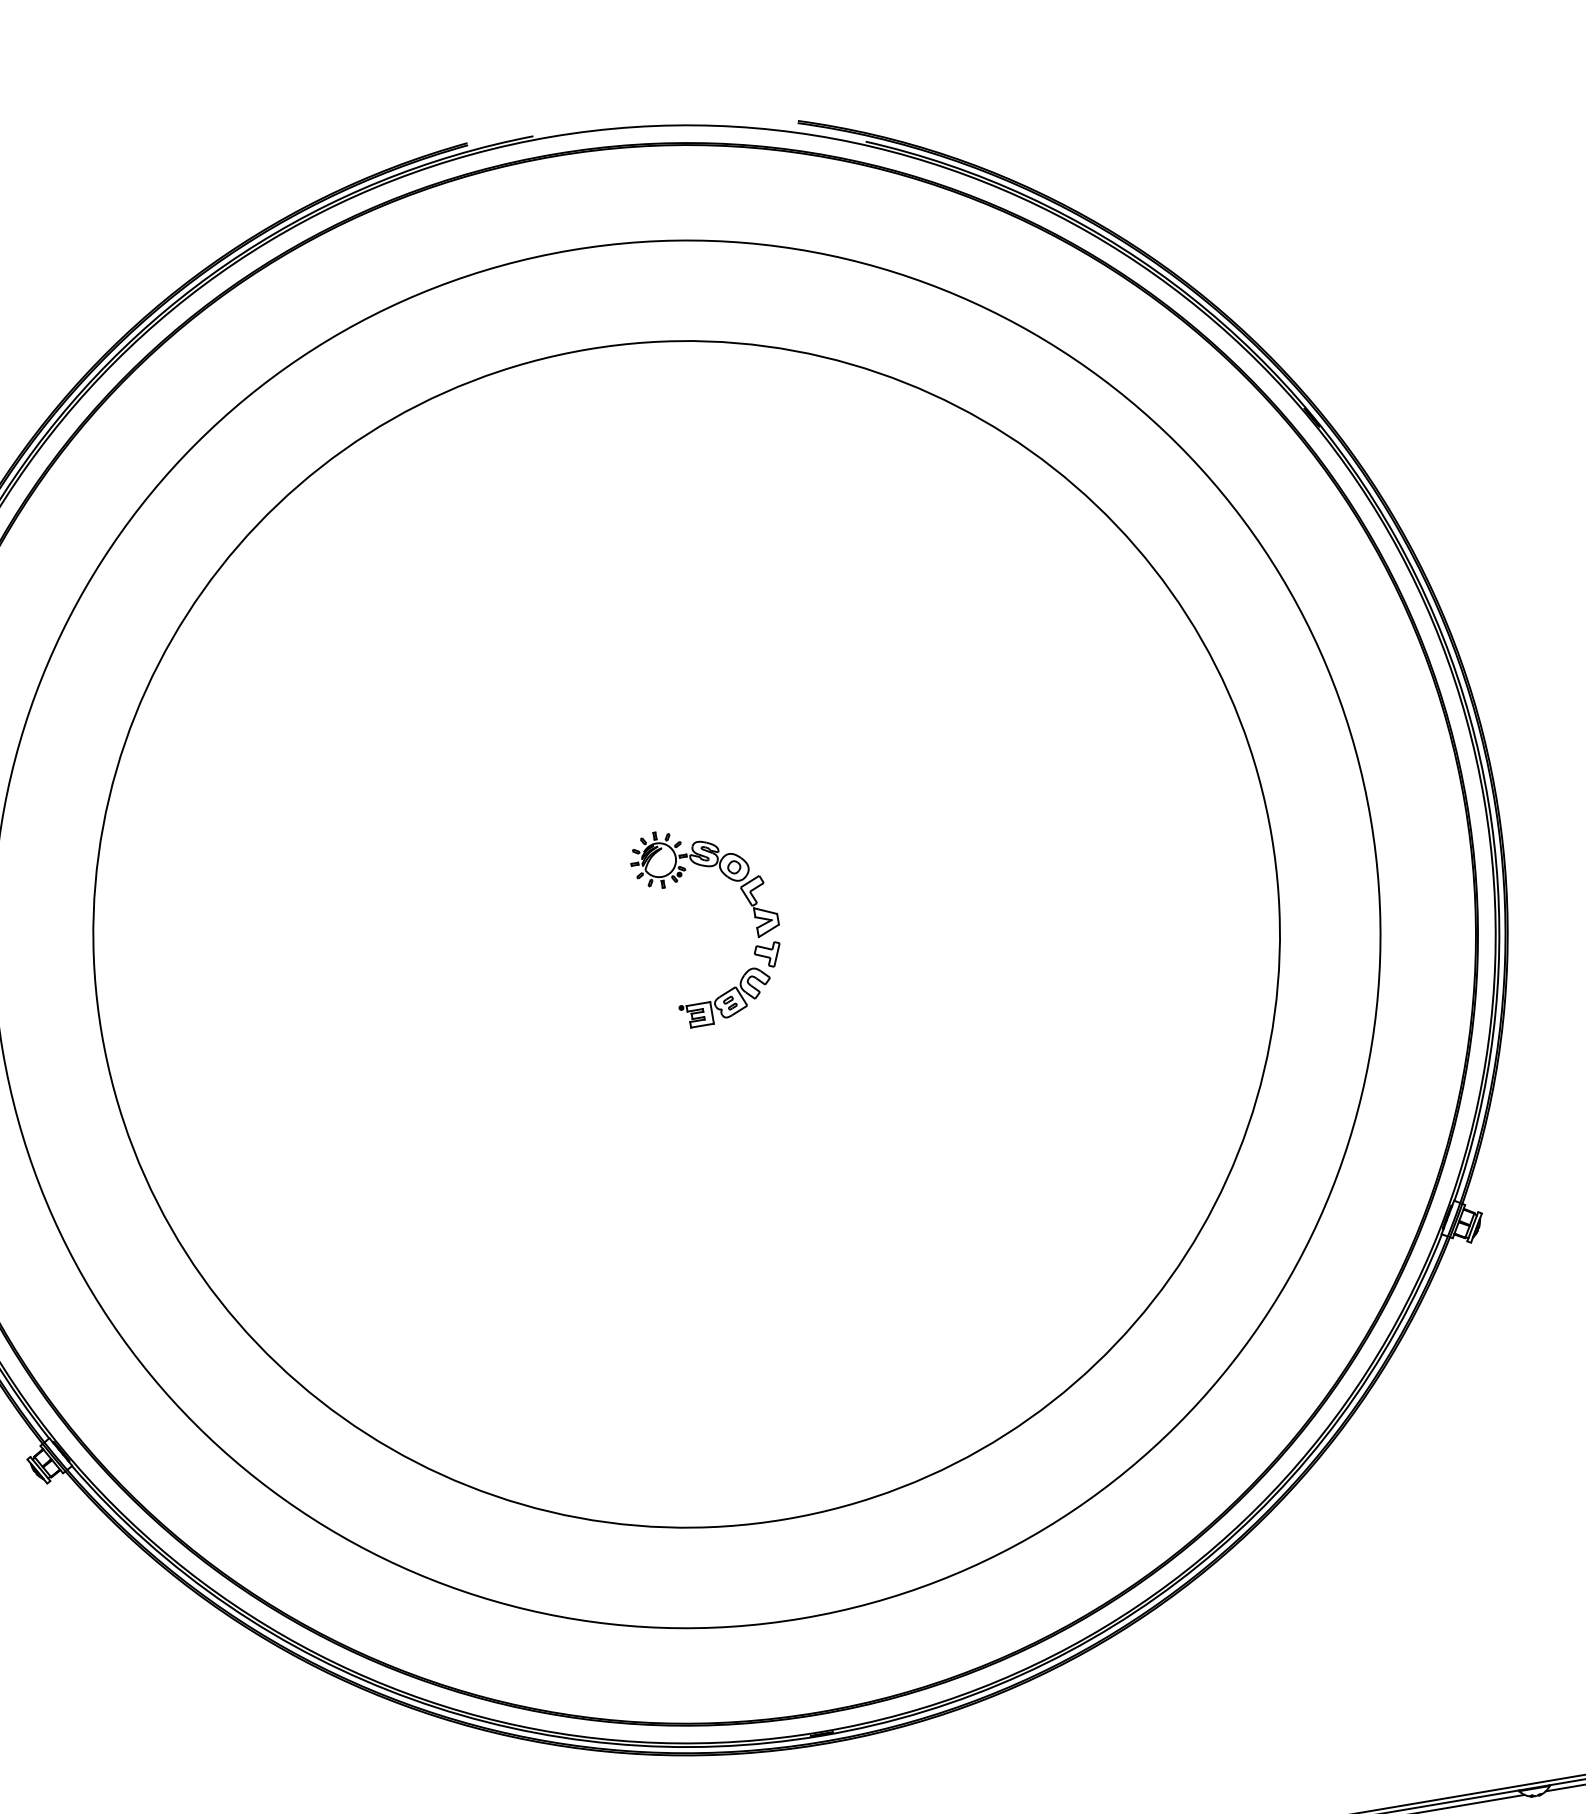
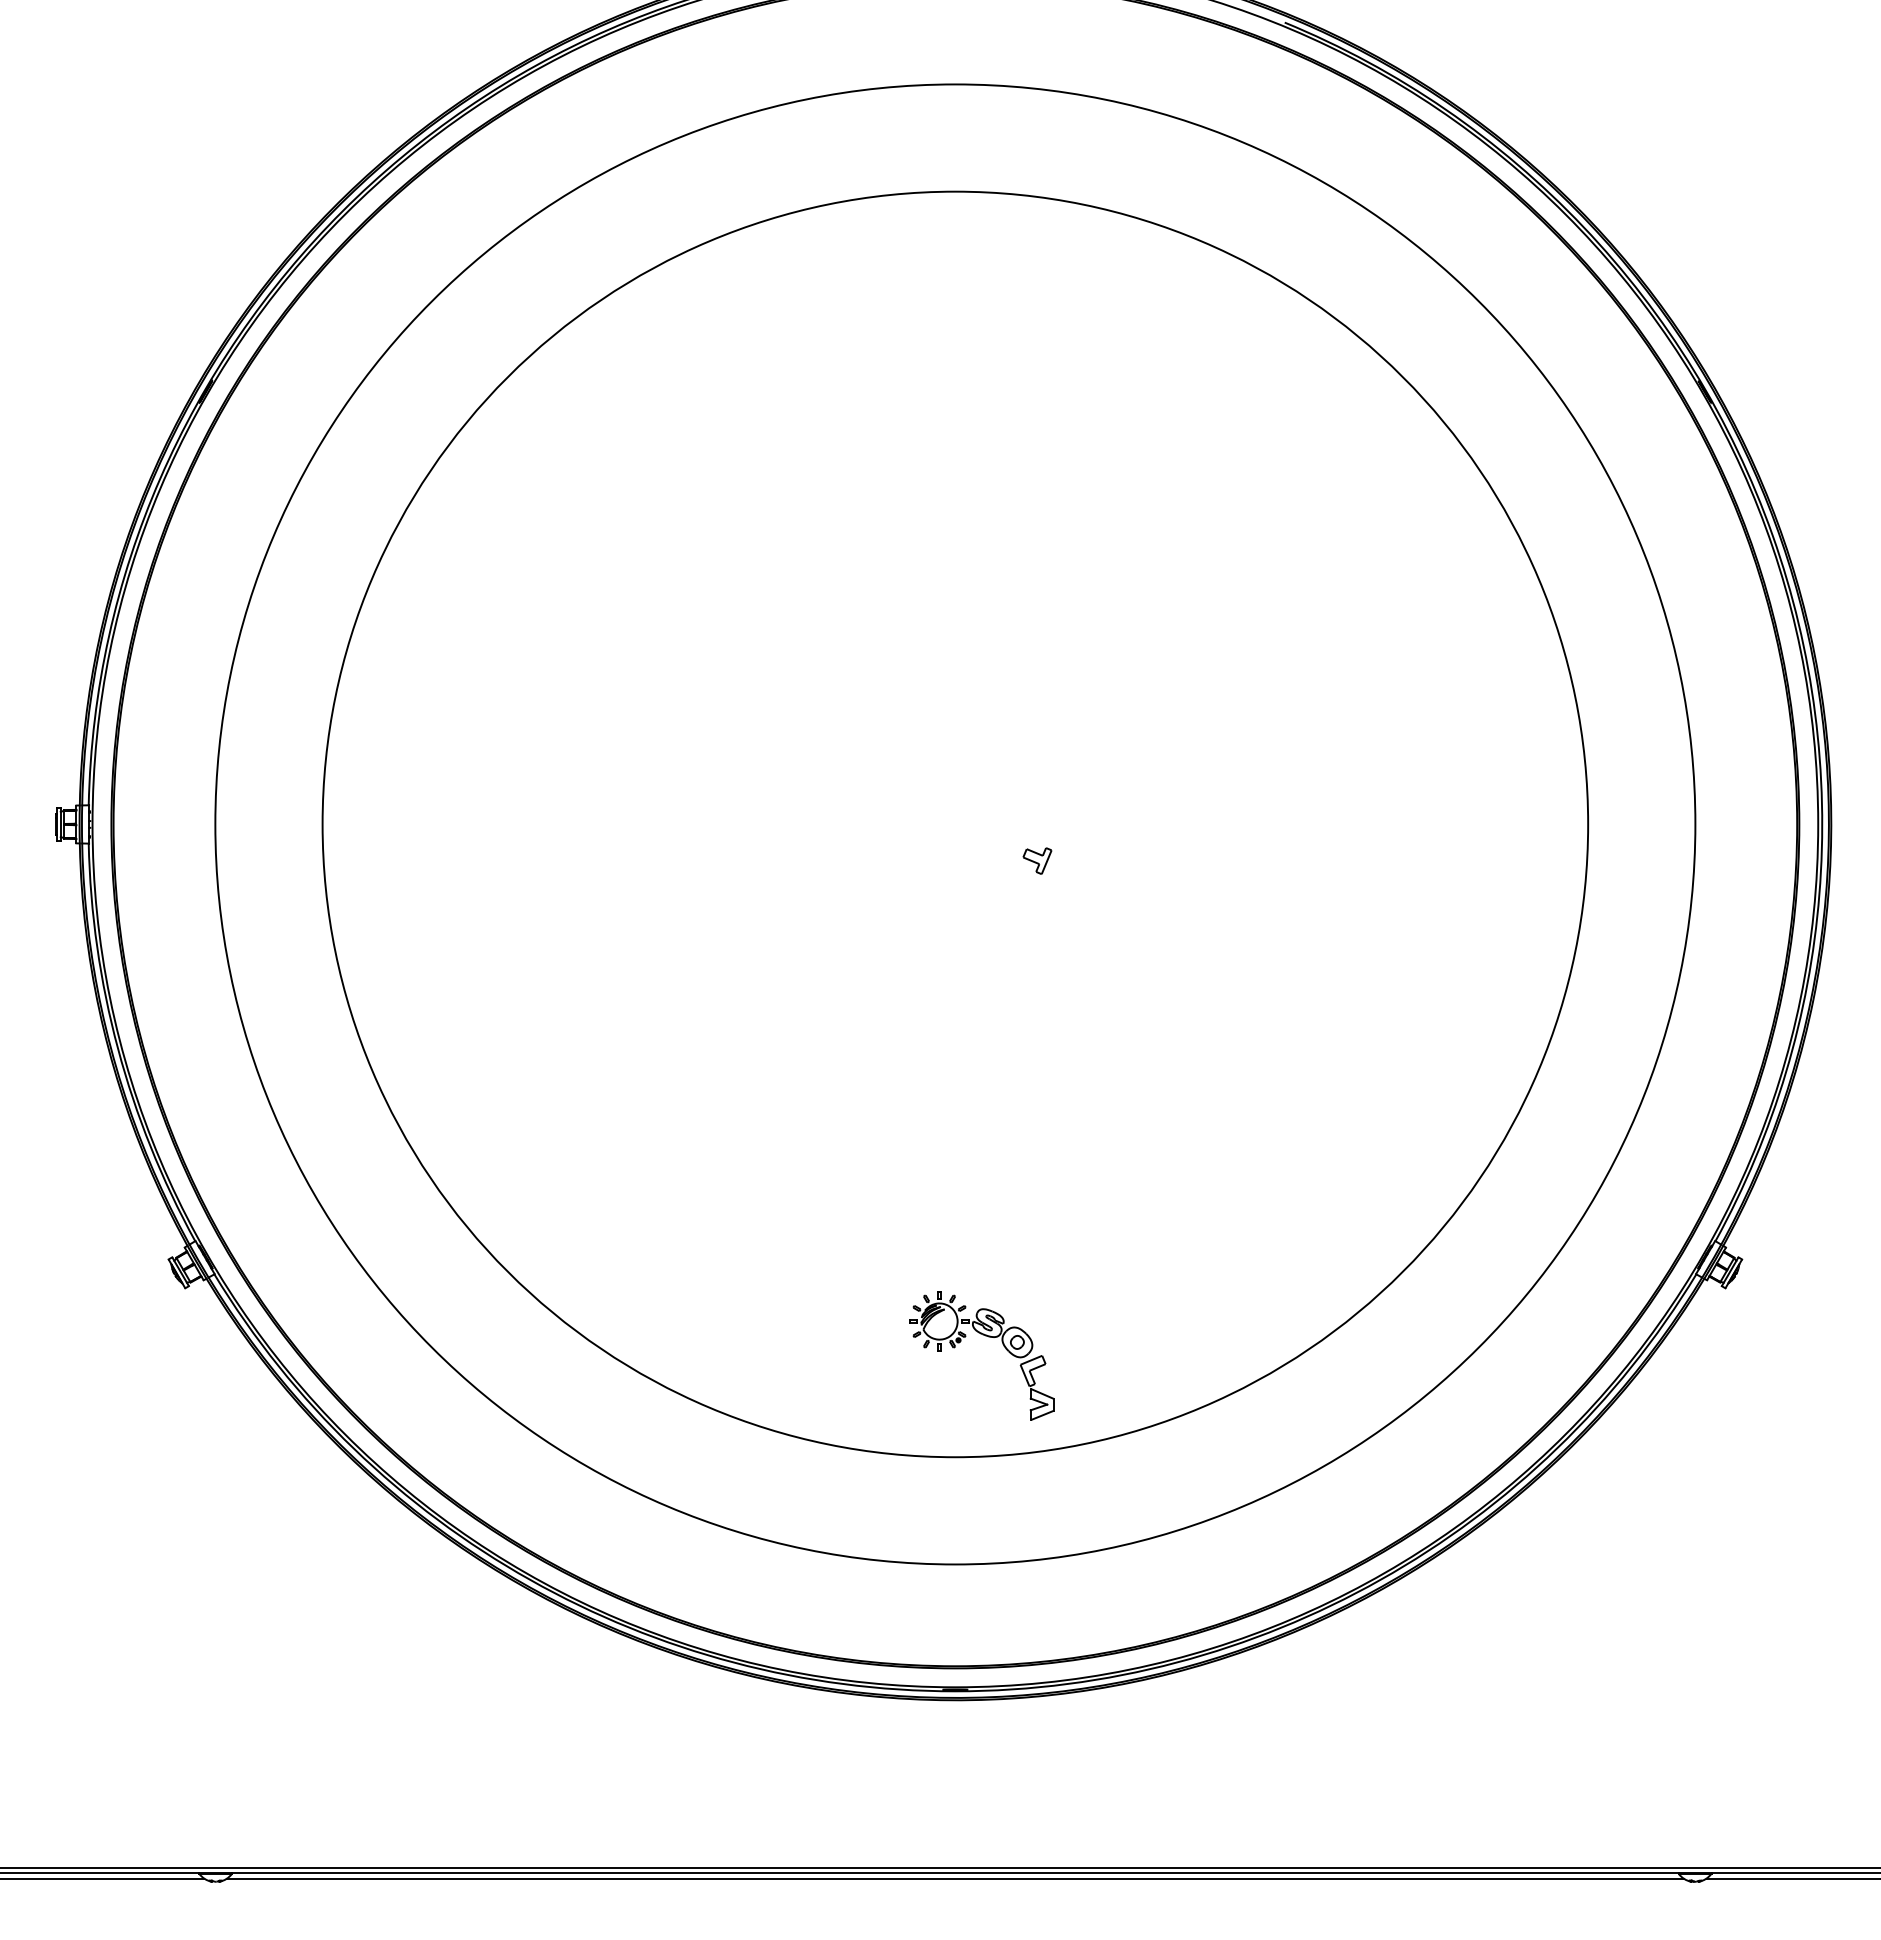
part: (706, 867) -> (988, 1337), moved
part: (725, 997) -> (984, 897), removed

